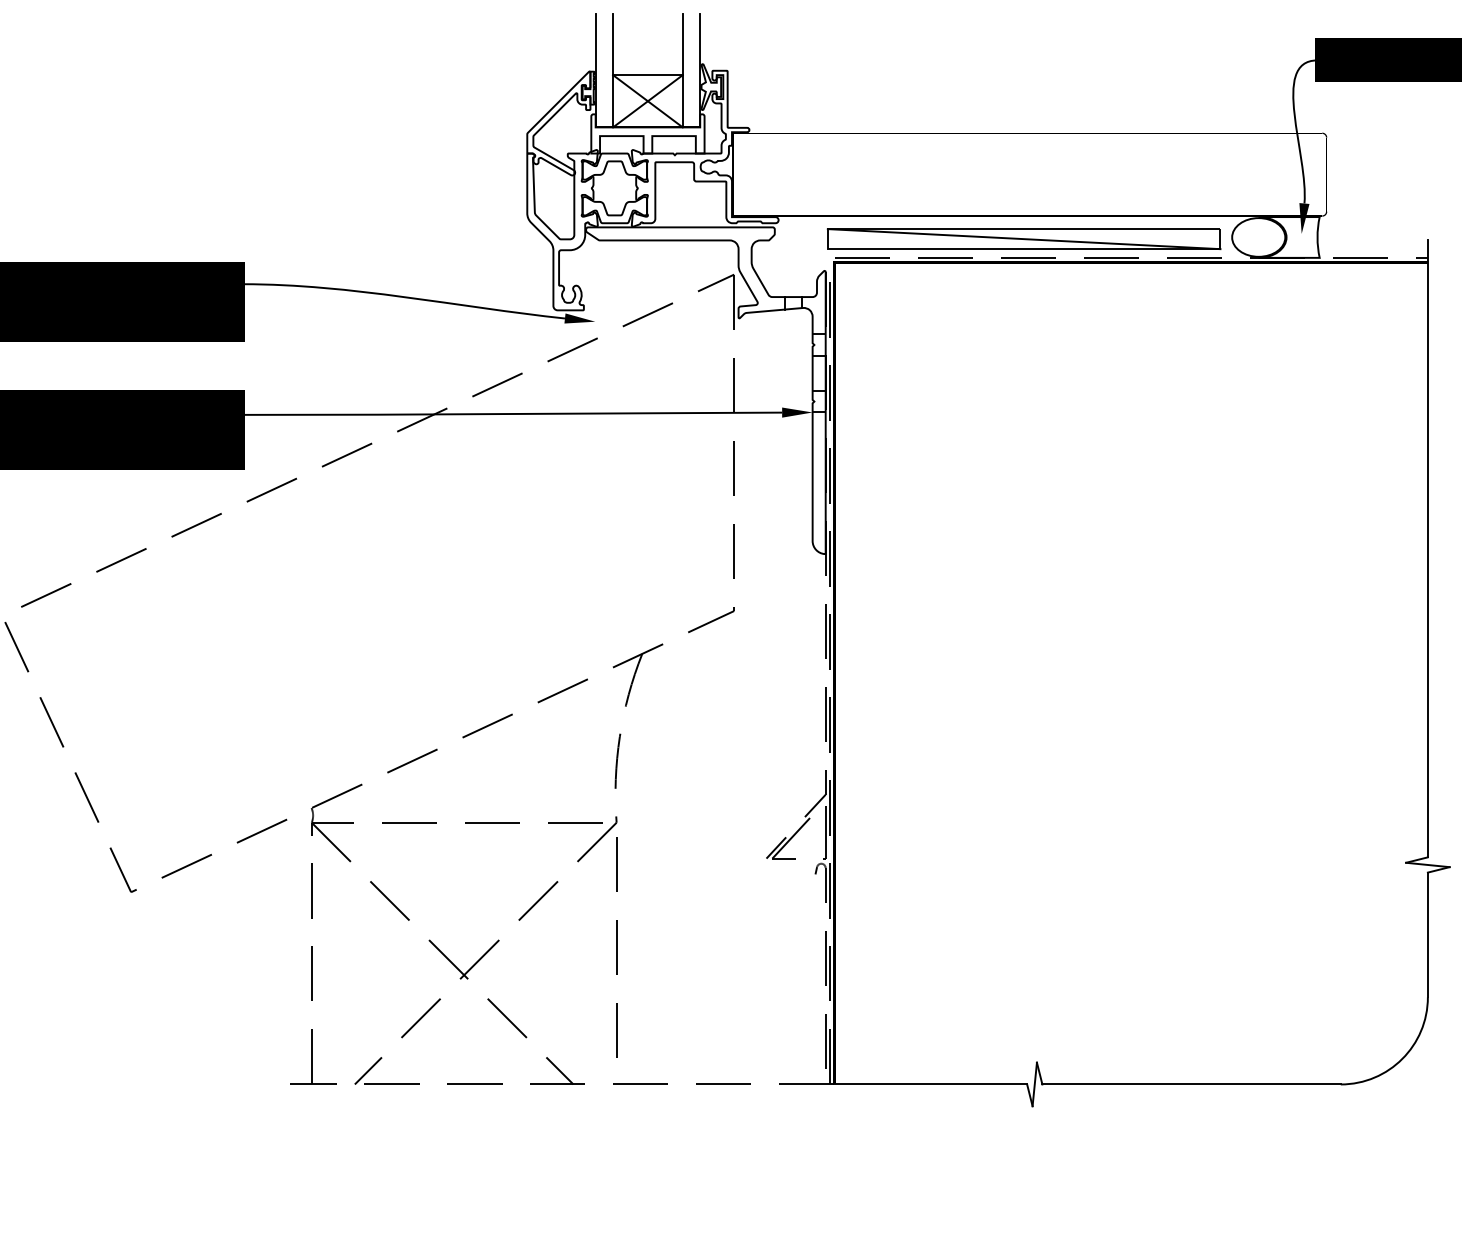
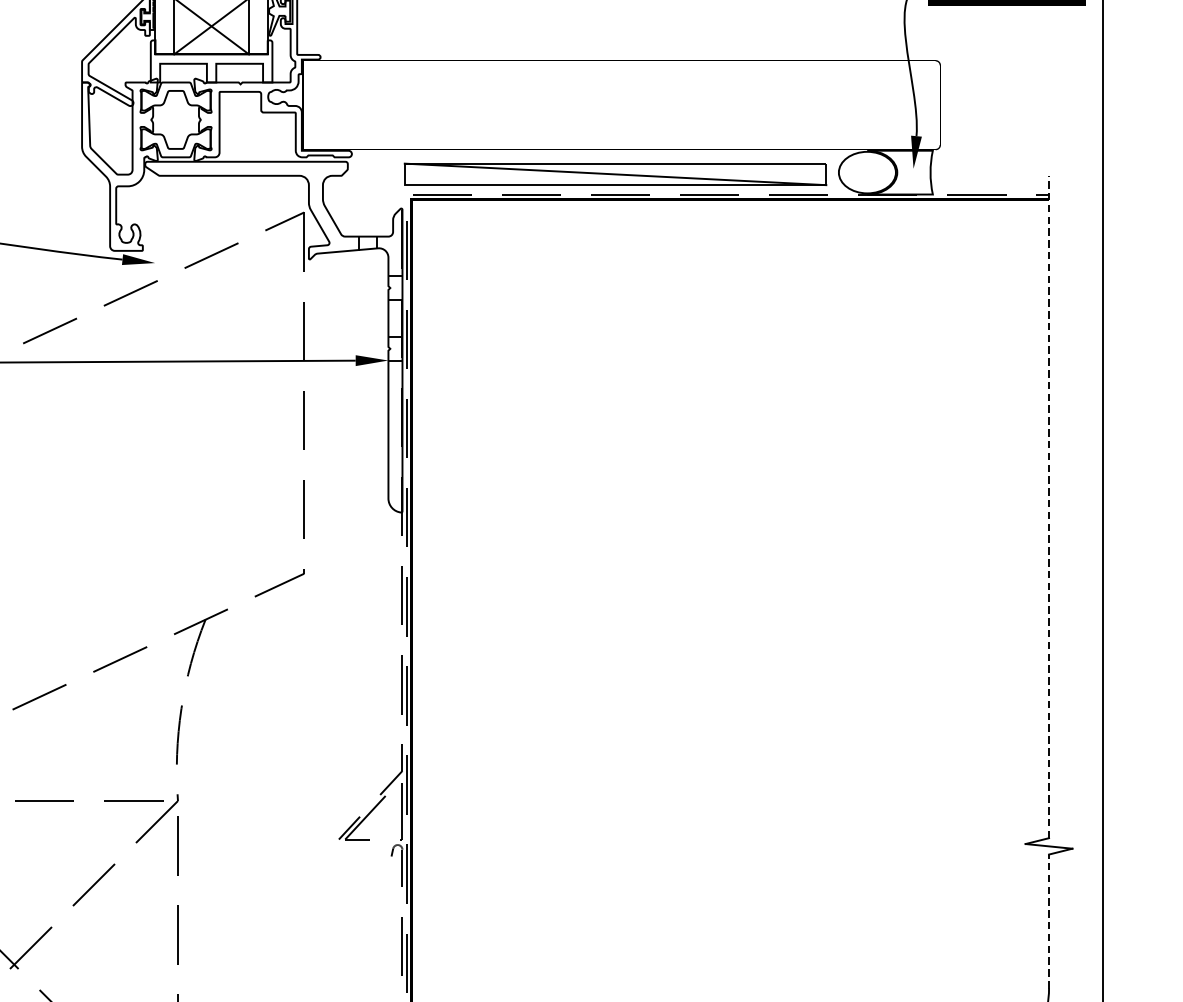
line: (1427, 548) -> (1048, 506), solid -> dashed
line: (1427, 934) -> (1048, 921), solid -> dashed

